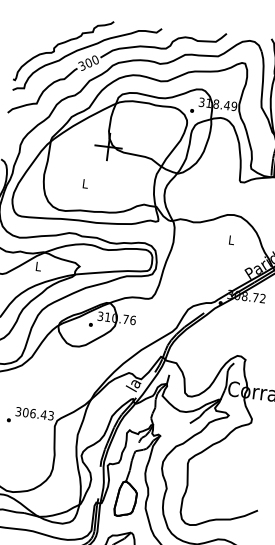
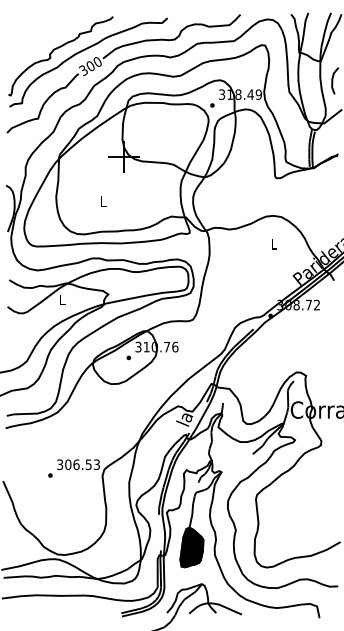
text: (43, 414) -> (88, 464), 306.43 -> 306.53
fill: (125, 499) -> (191, 547), added

